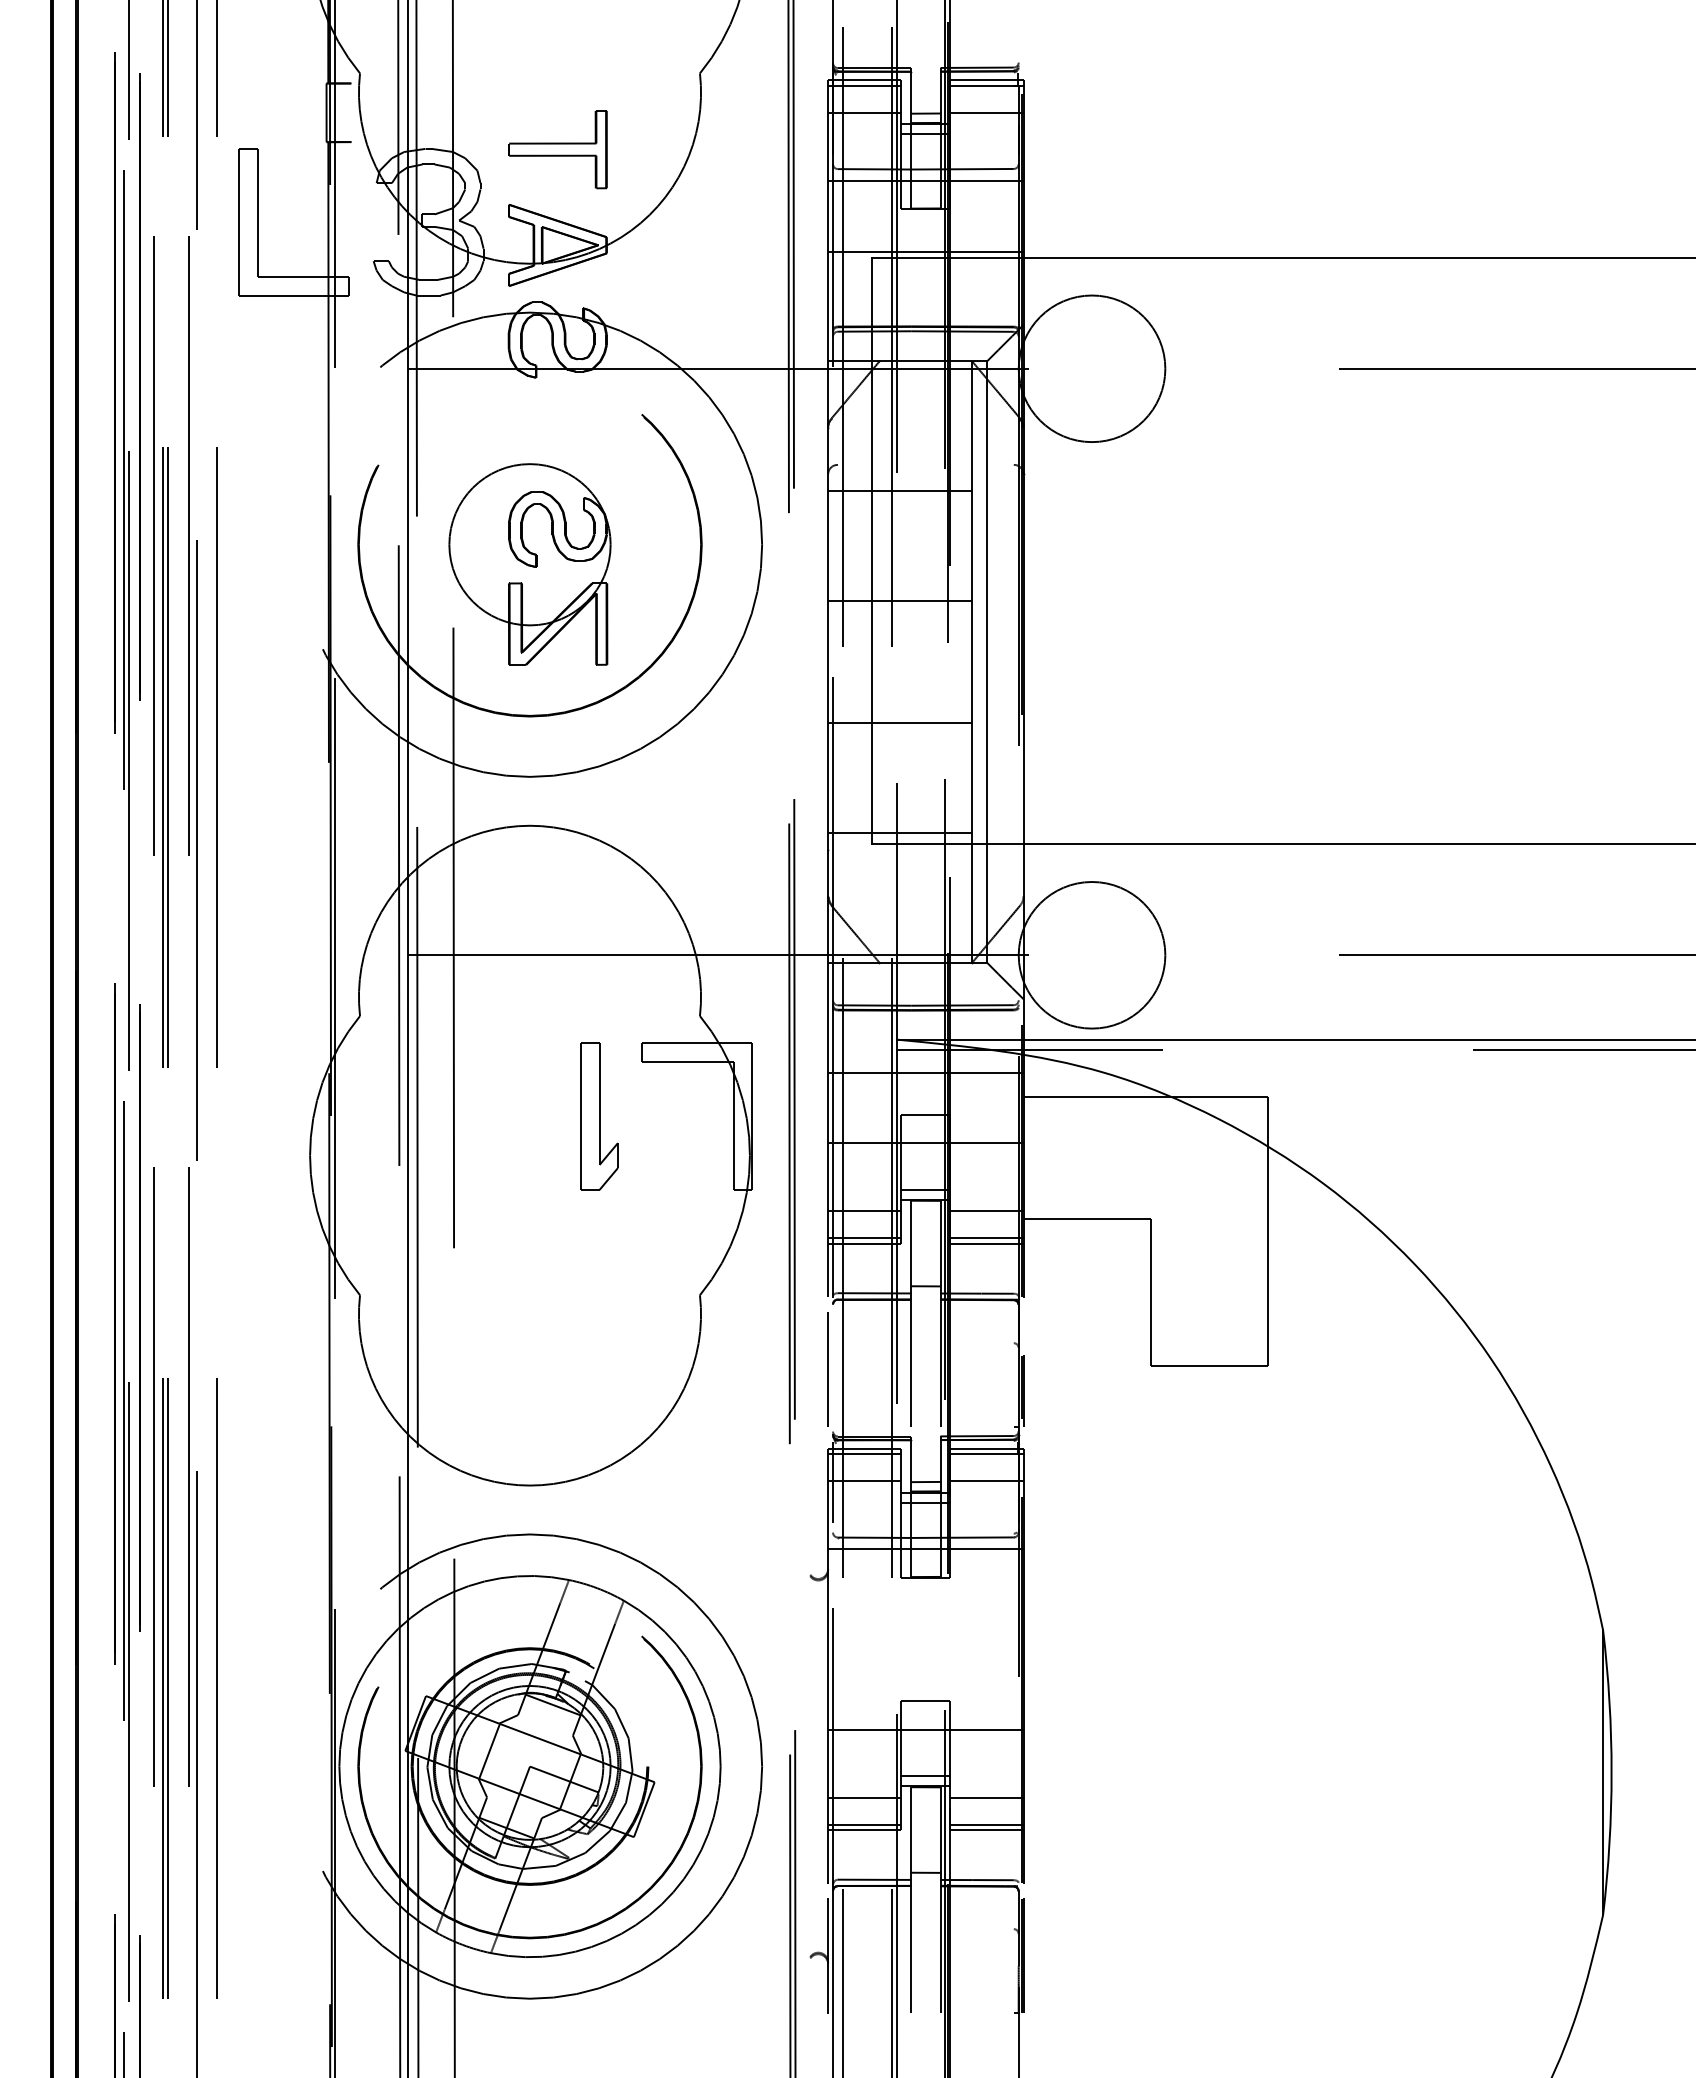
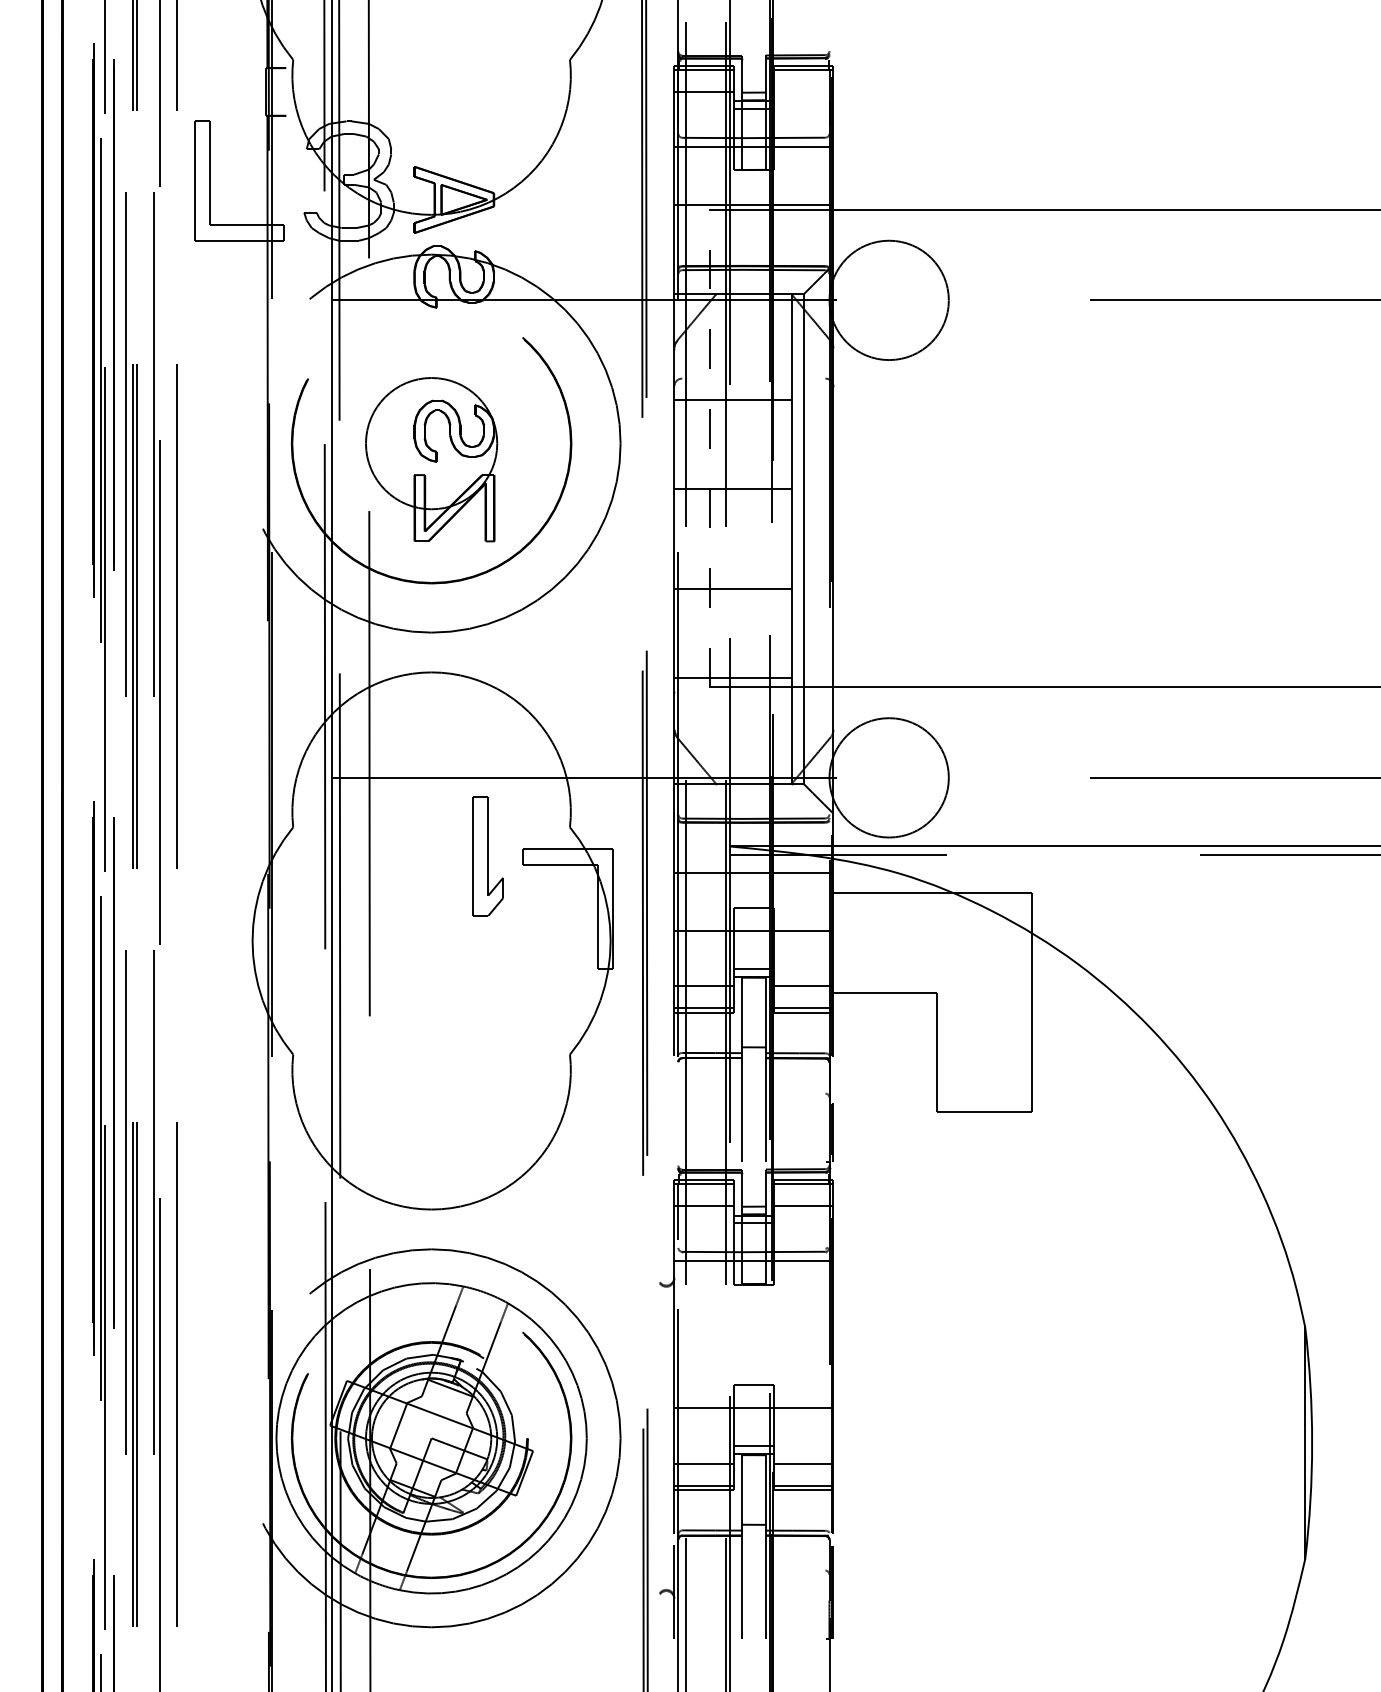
line: (986, 112) -> (803, 91), removed
part: (557, 149) -> (454, 121), removed
line: (872, 550) -> (710, 448), solid -> dashed
part: (599, 1116) -> (488, 856), moved
line: (828, 1369) -> (674, 1115), removed

